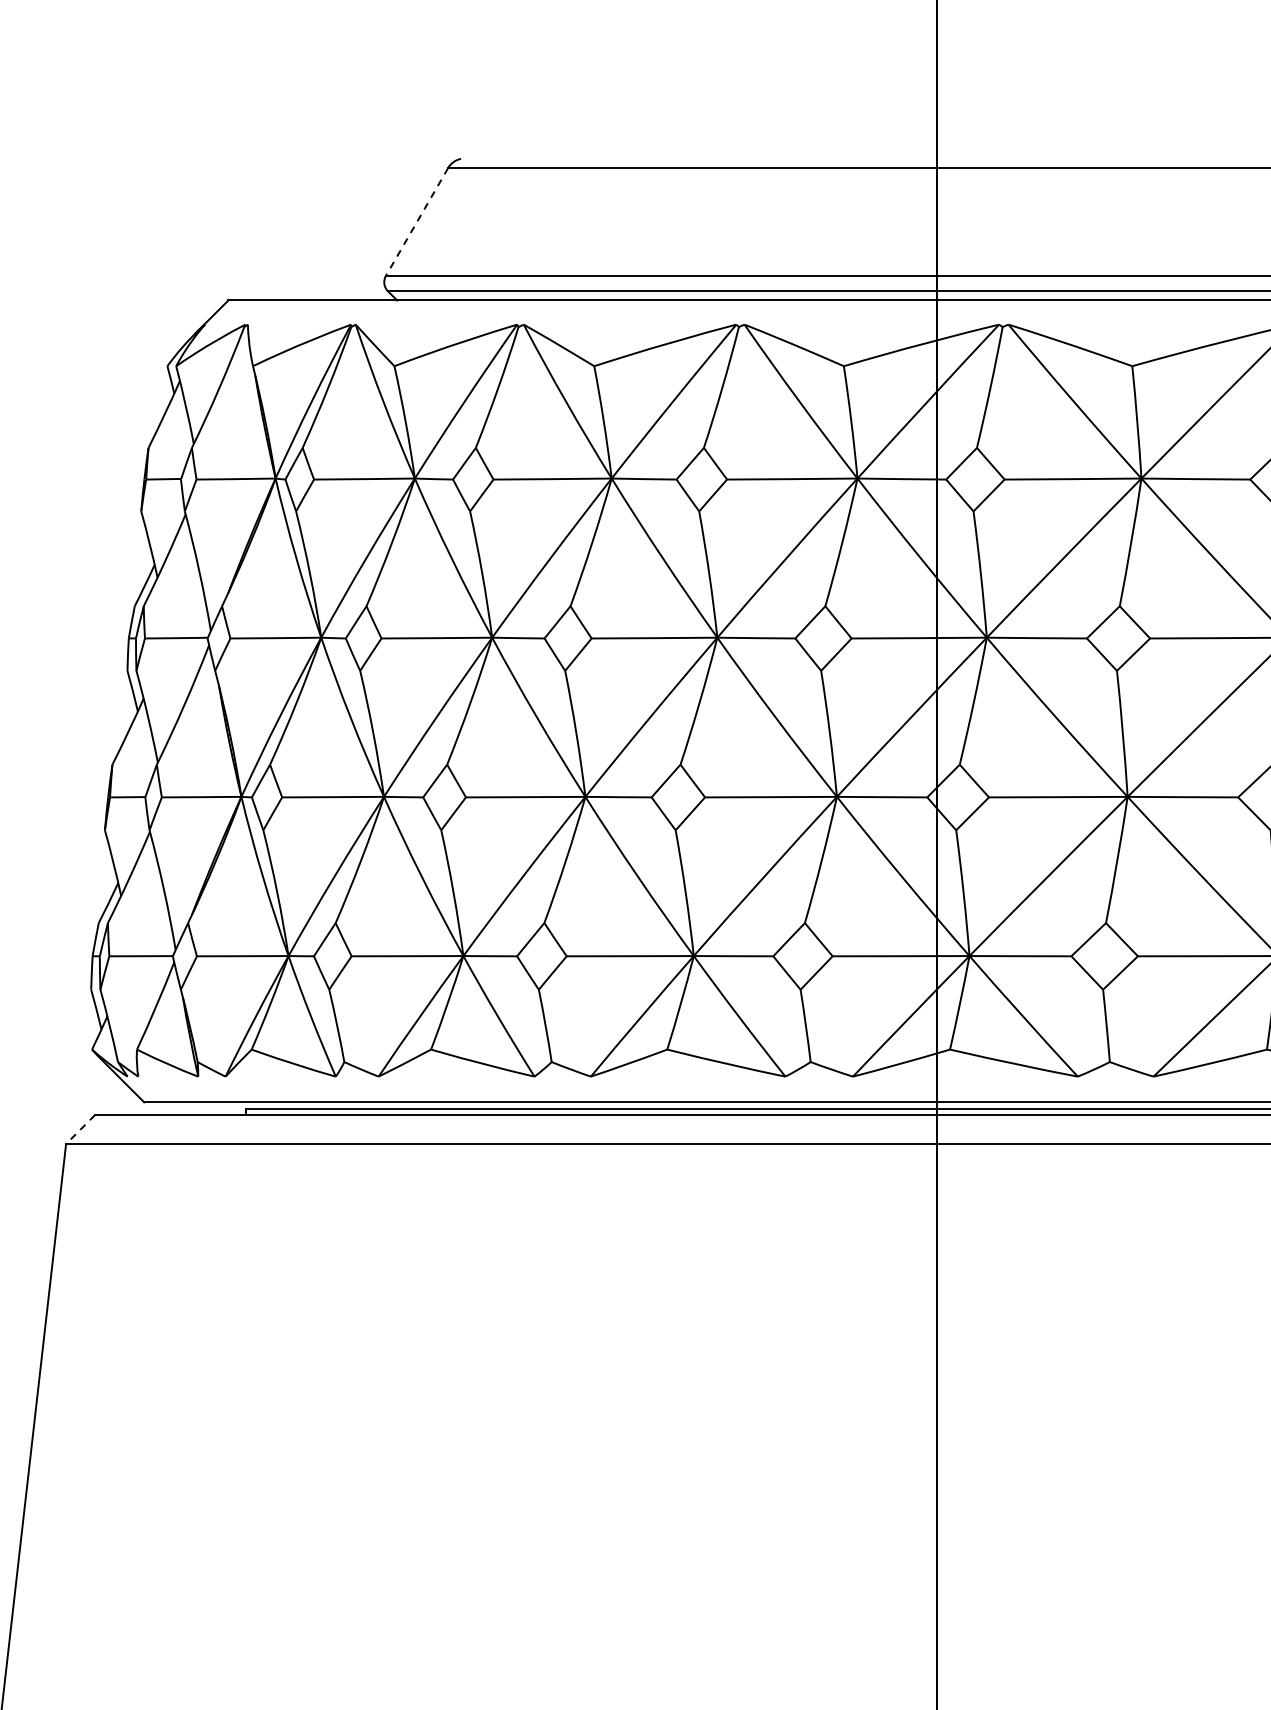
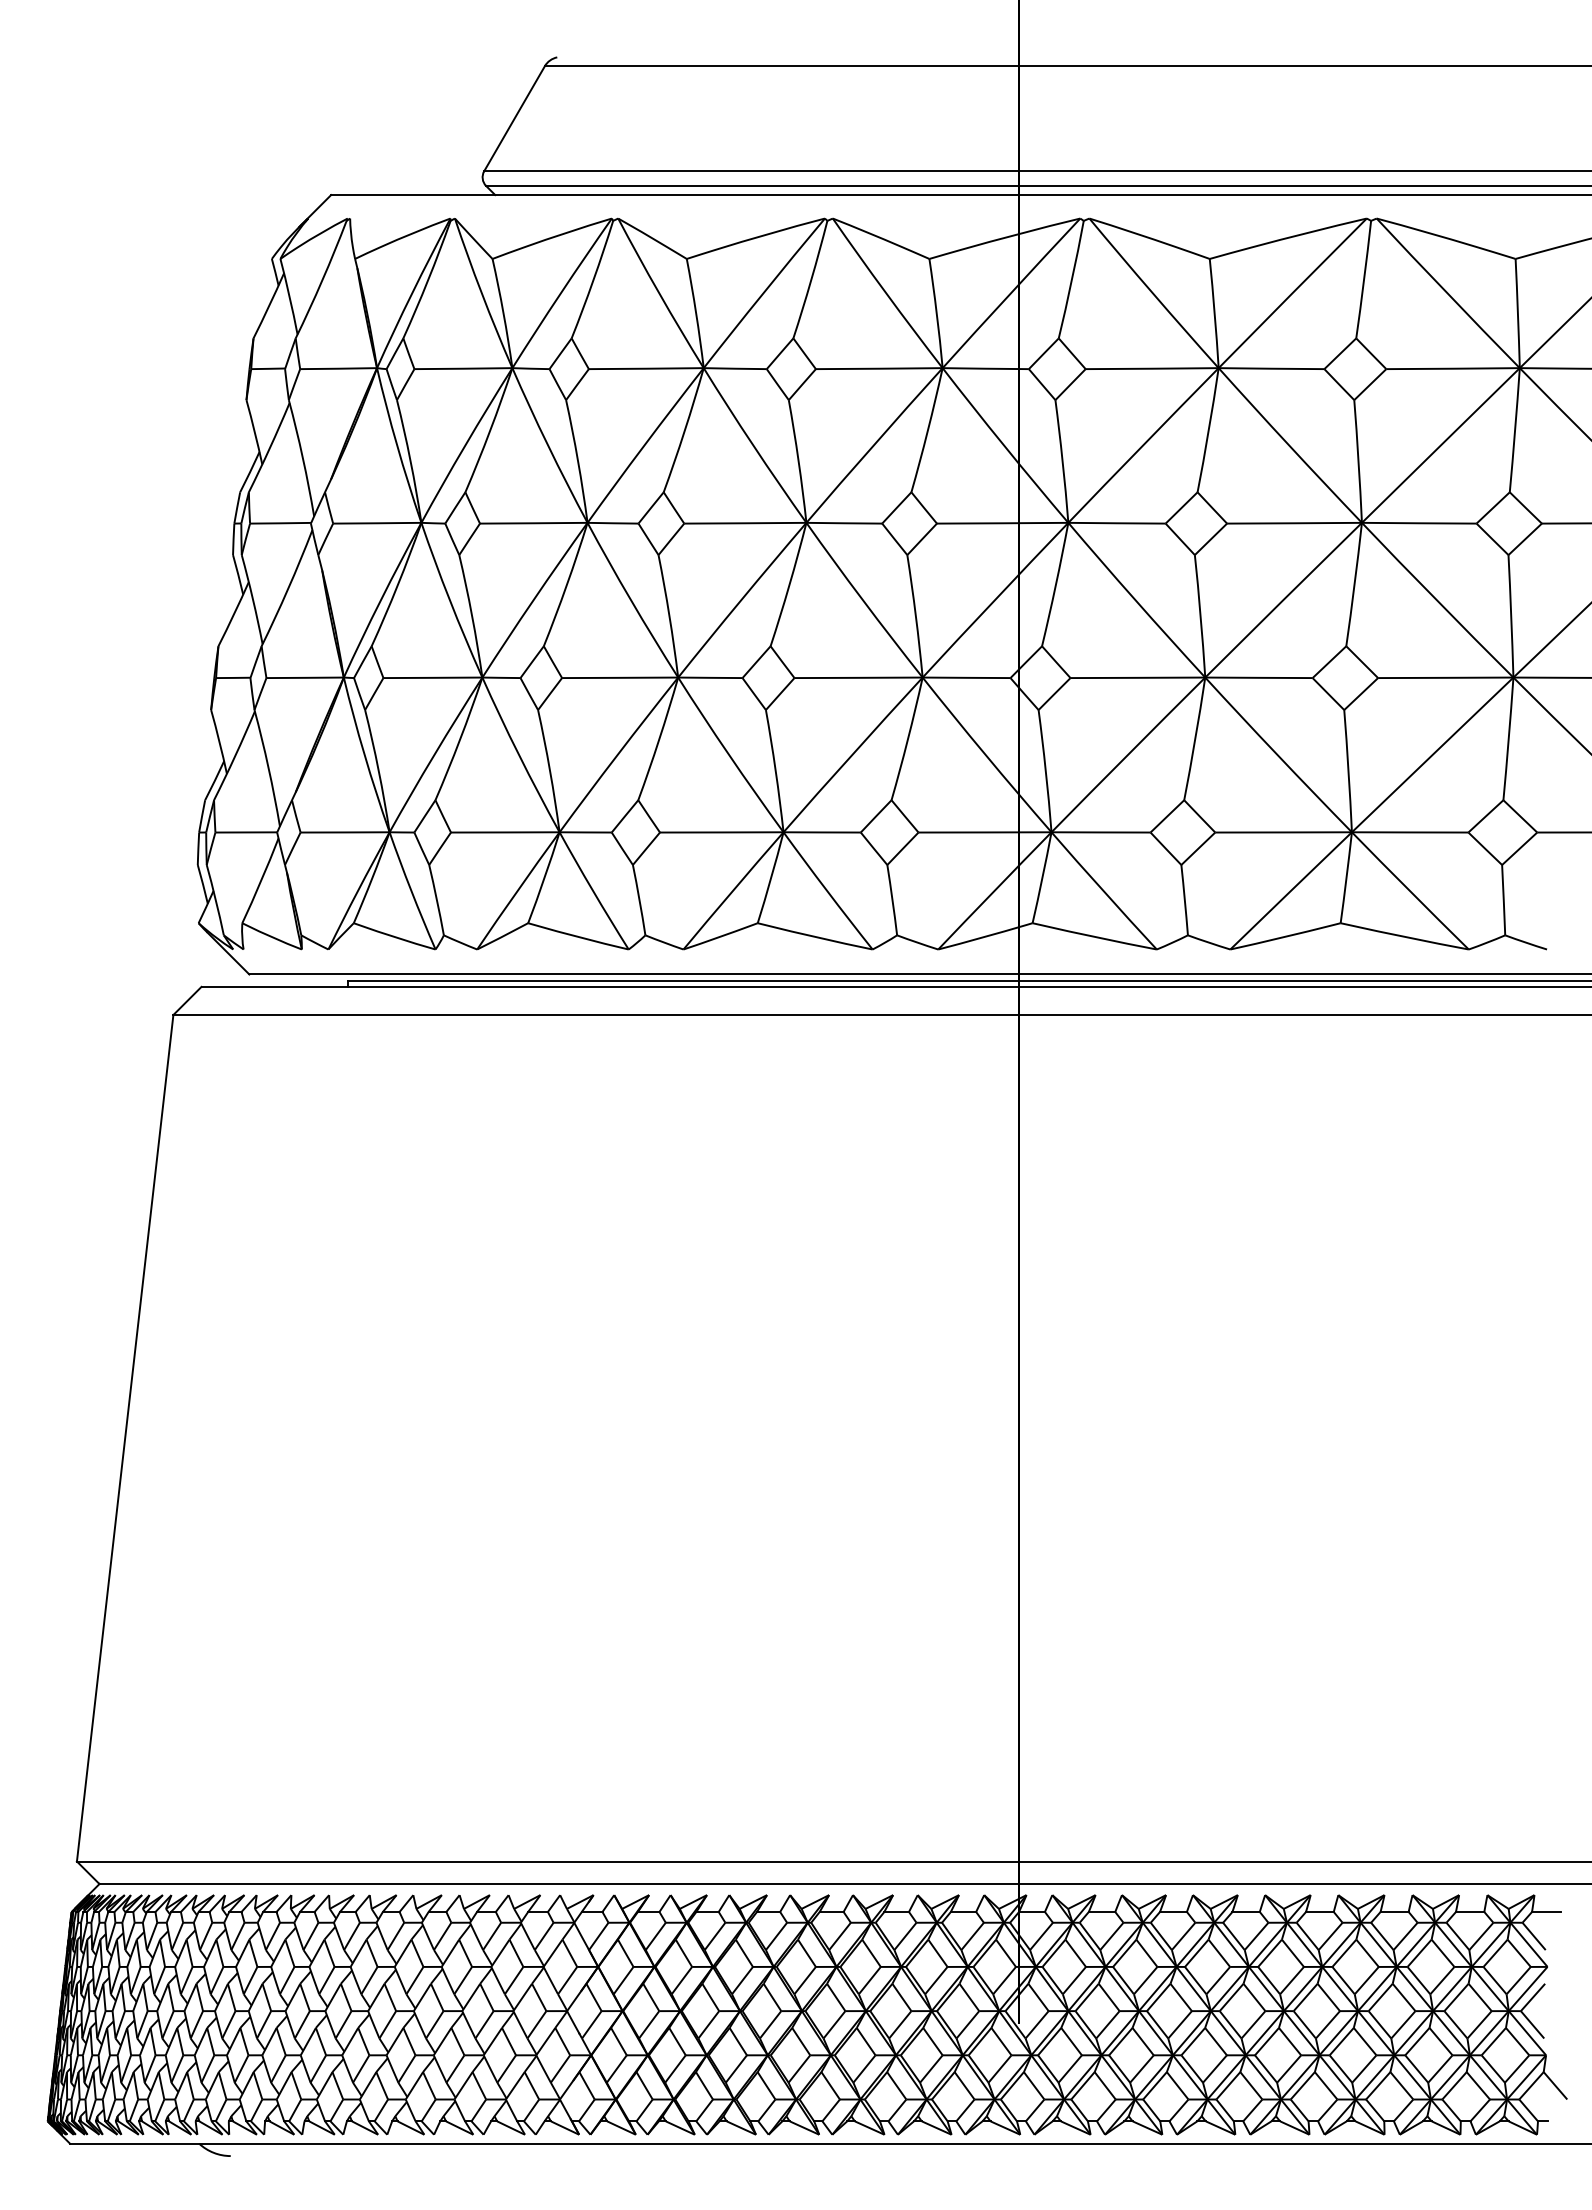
line: (417, 221) -> (514, 118), dashed -> solid
line: (80, 1129) -> (187, 1000), dashed -> solid

